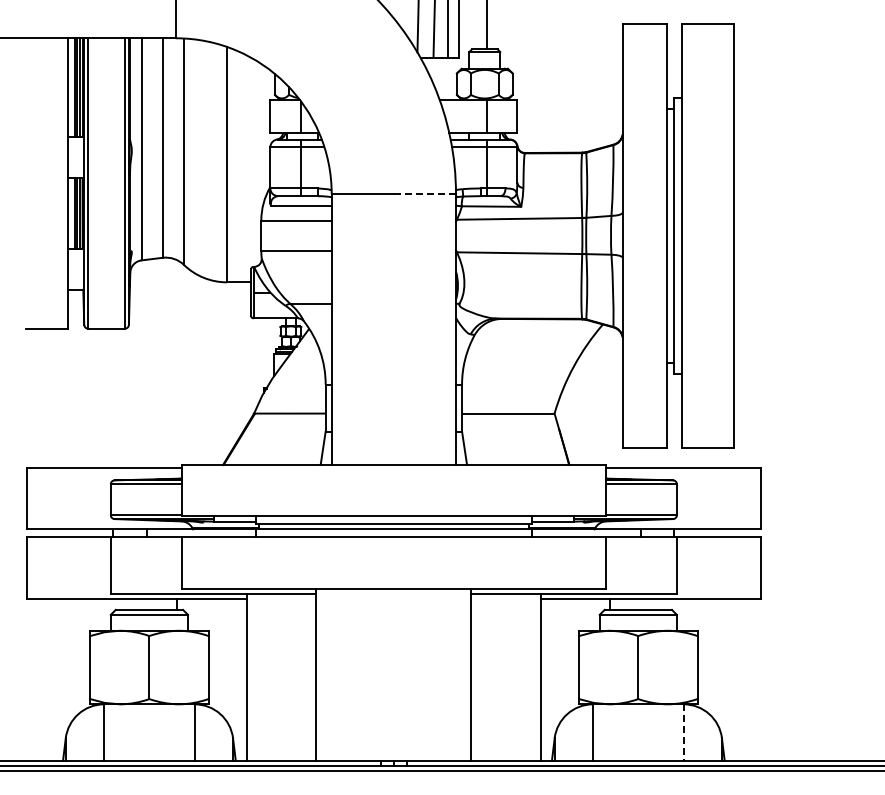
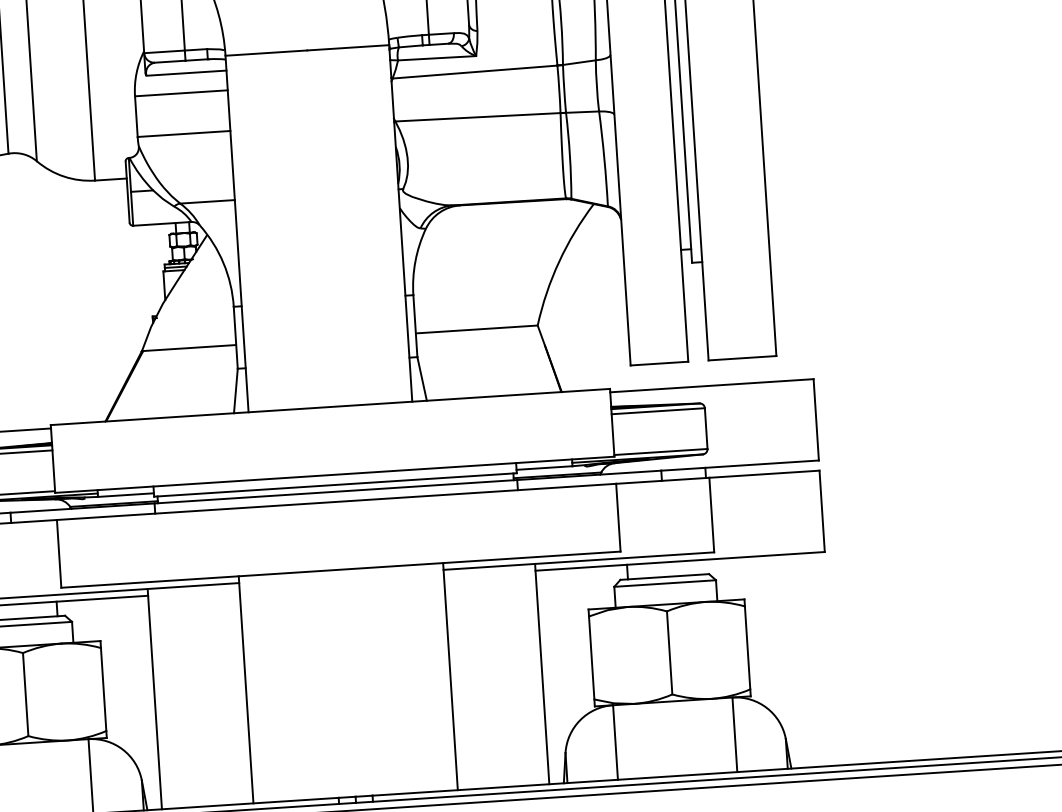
line: (424, 194) -> (347, 48), dashed -> solid
line: (683, 733) -> (734, 735), dashed -> solid

